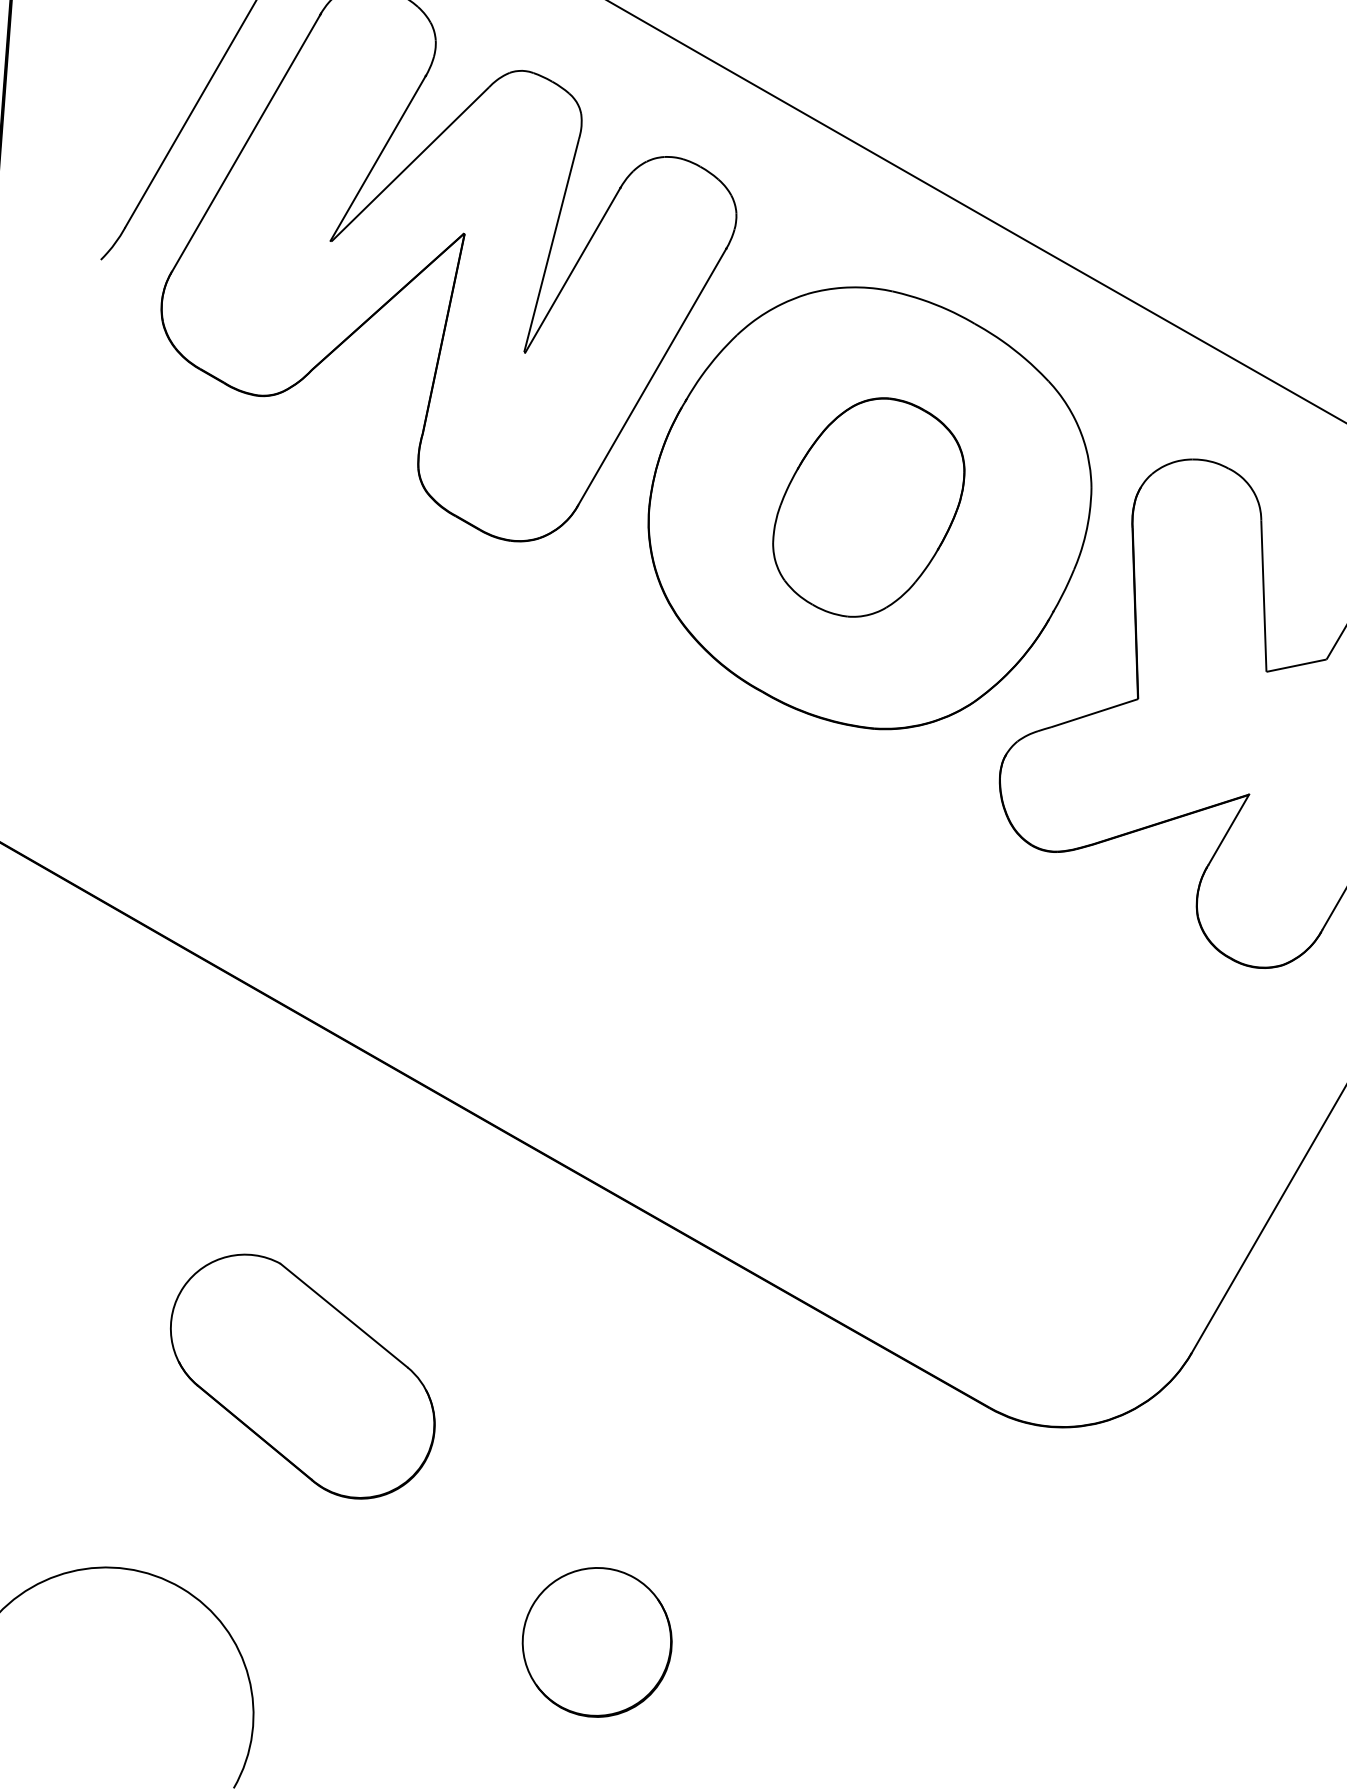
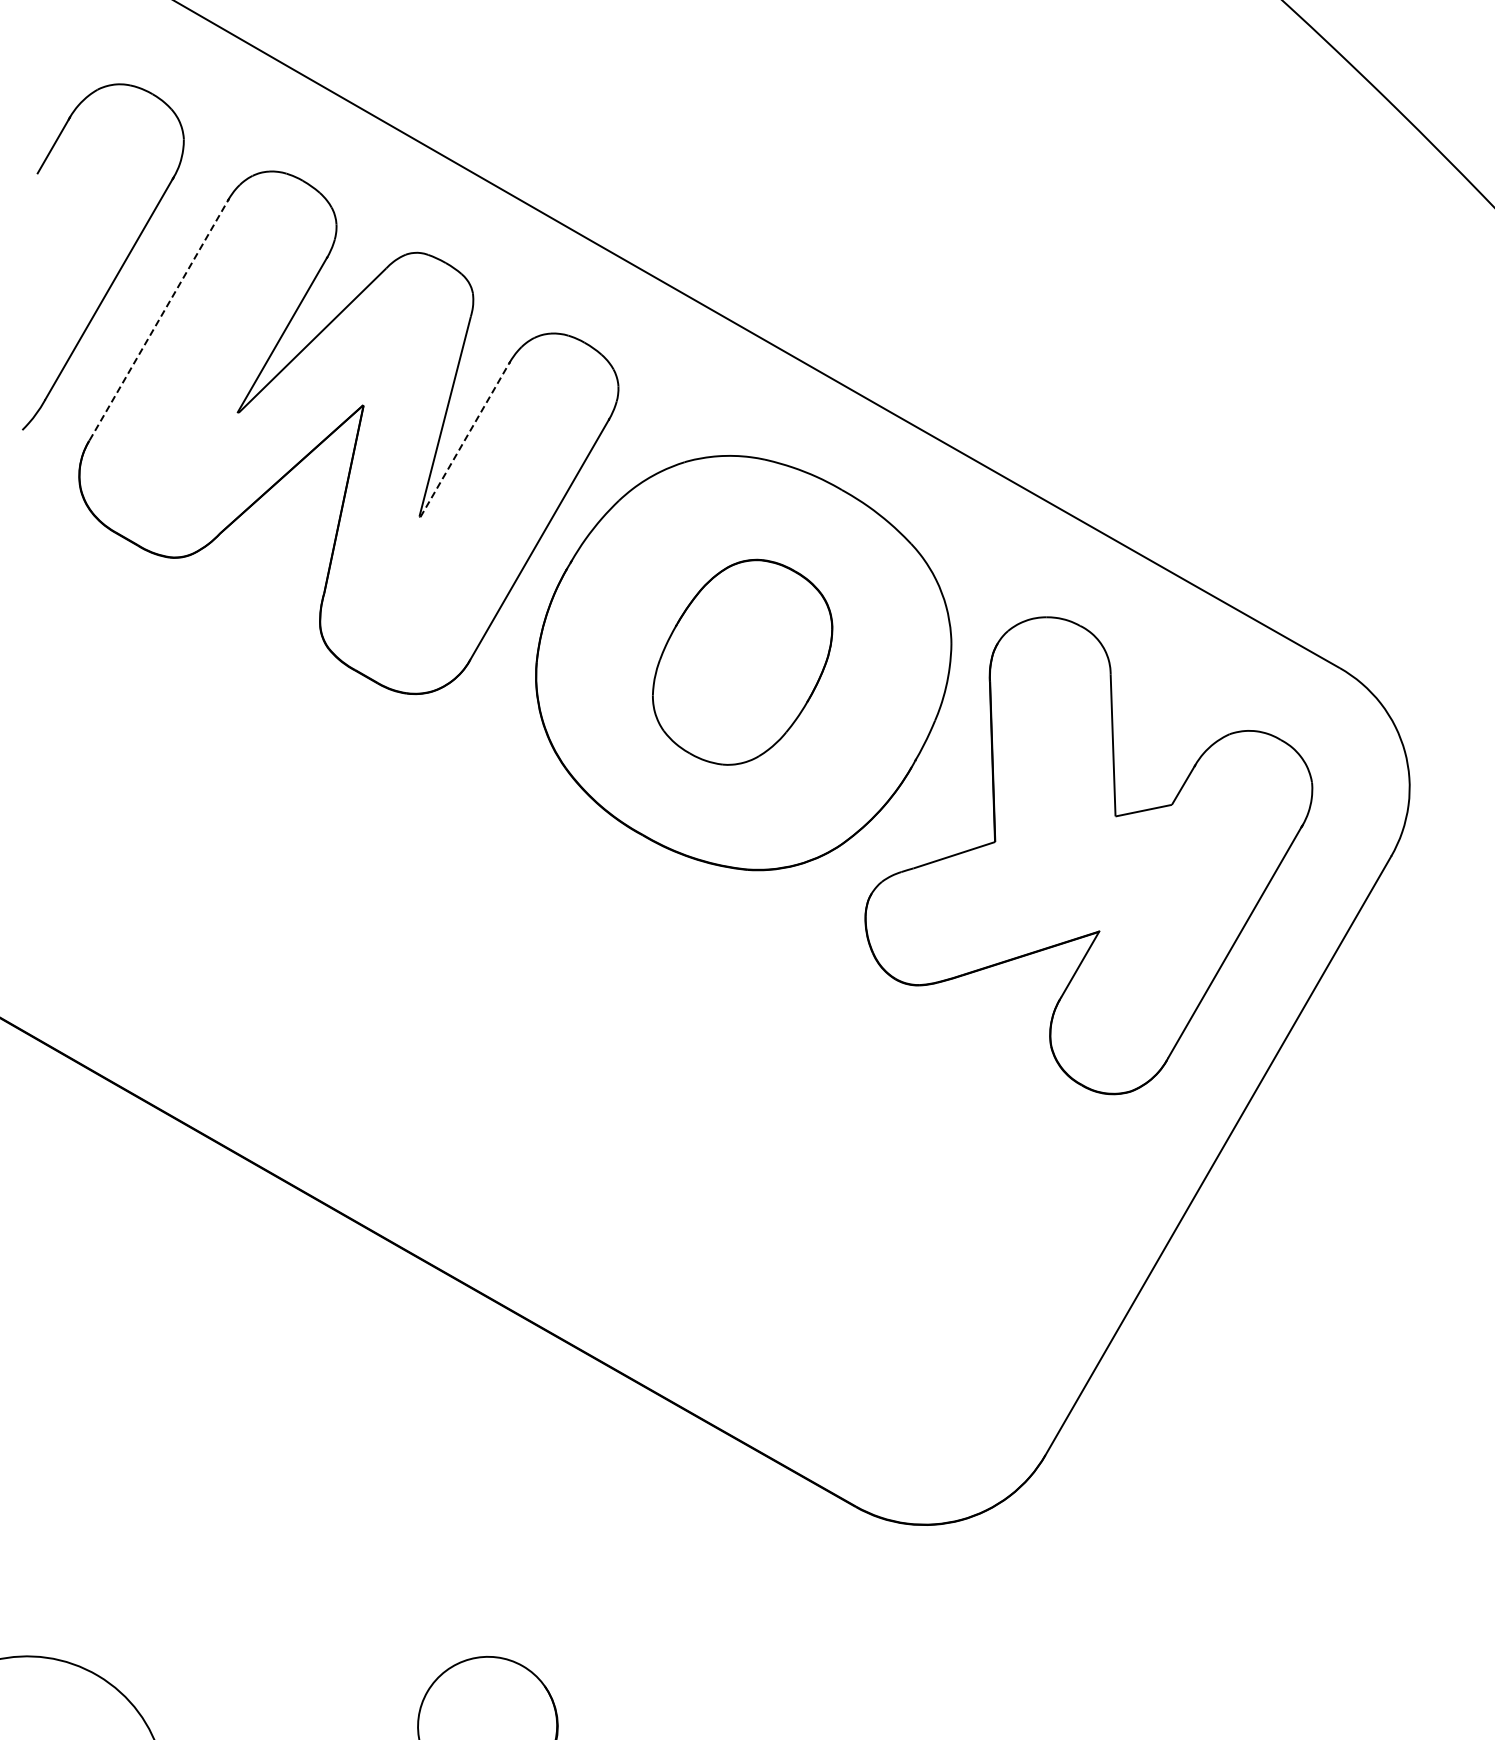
line: (245, 143) -> (158, 320), solid -> dashed
line: (573, 269) -> (465, 439), solid -> dashed
part: (302, 1376) -> (211, 1477), removed

